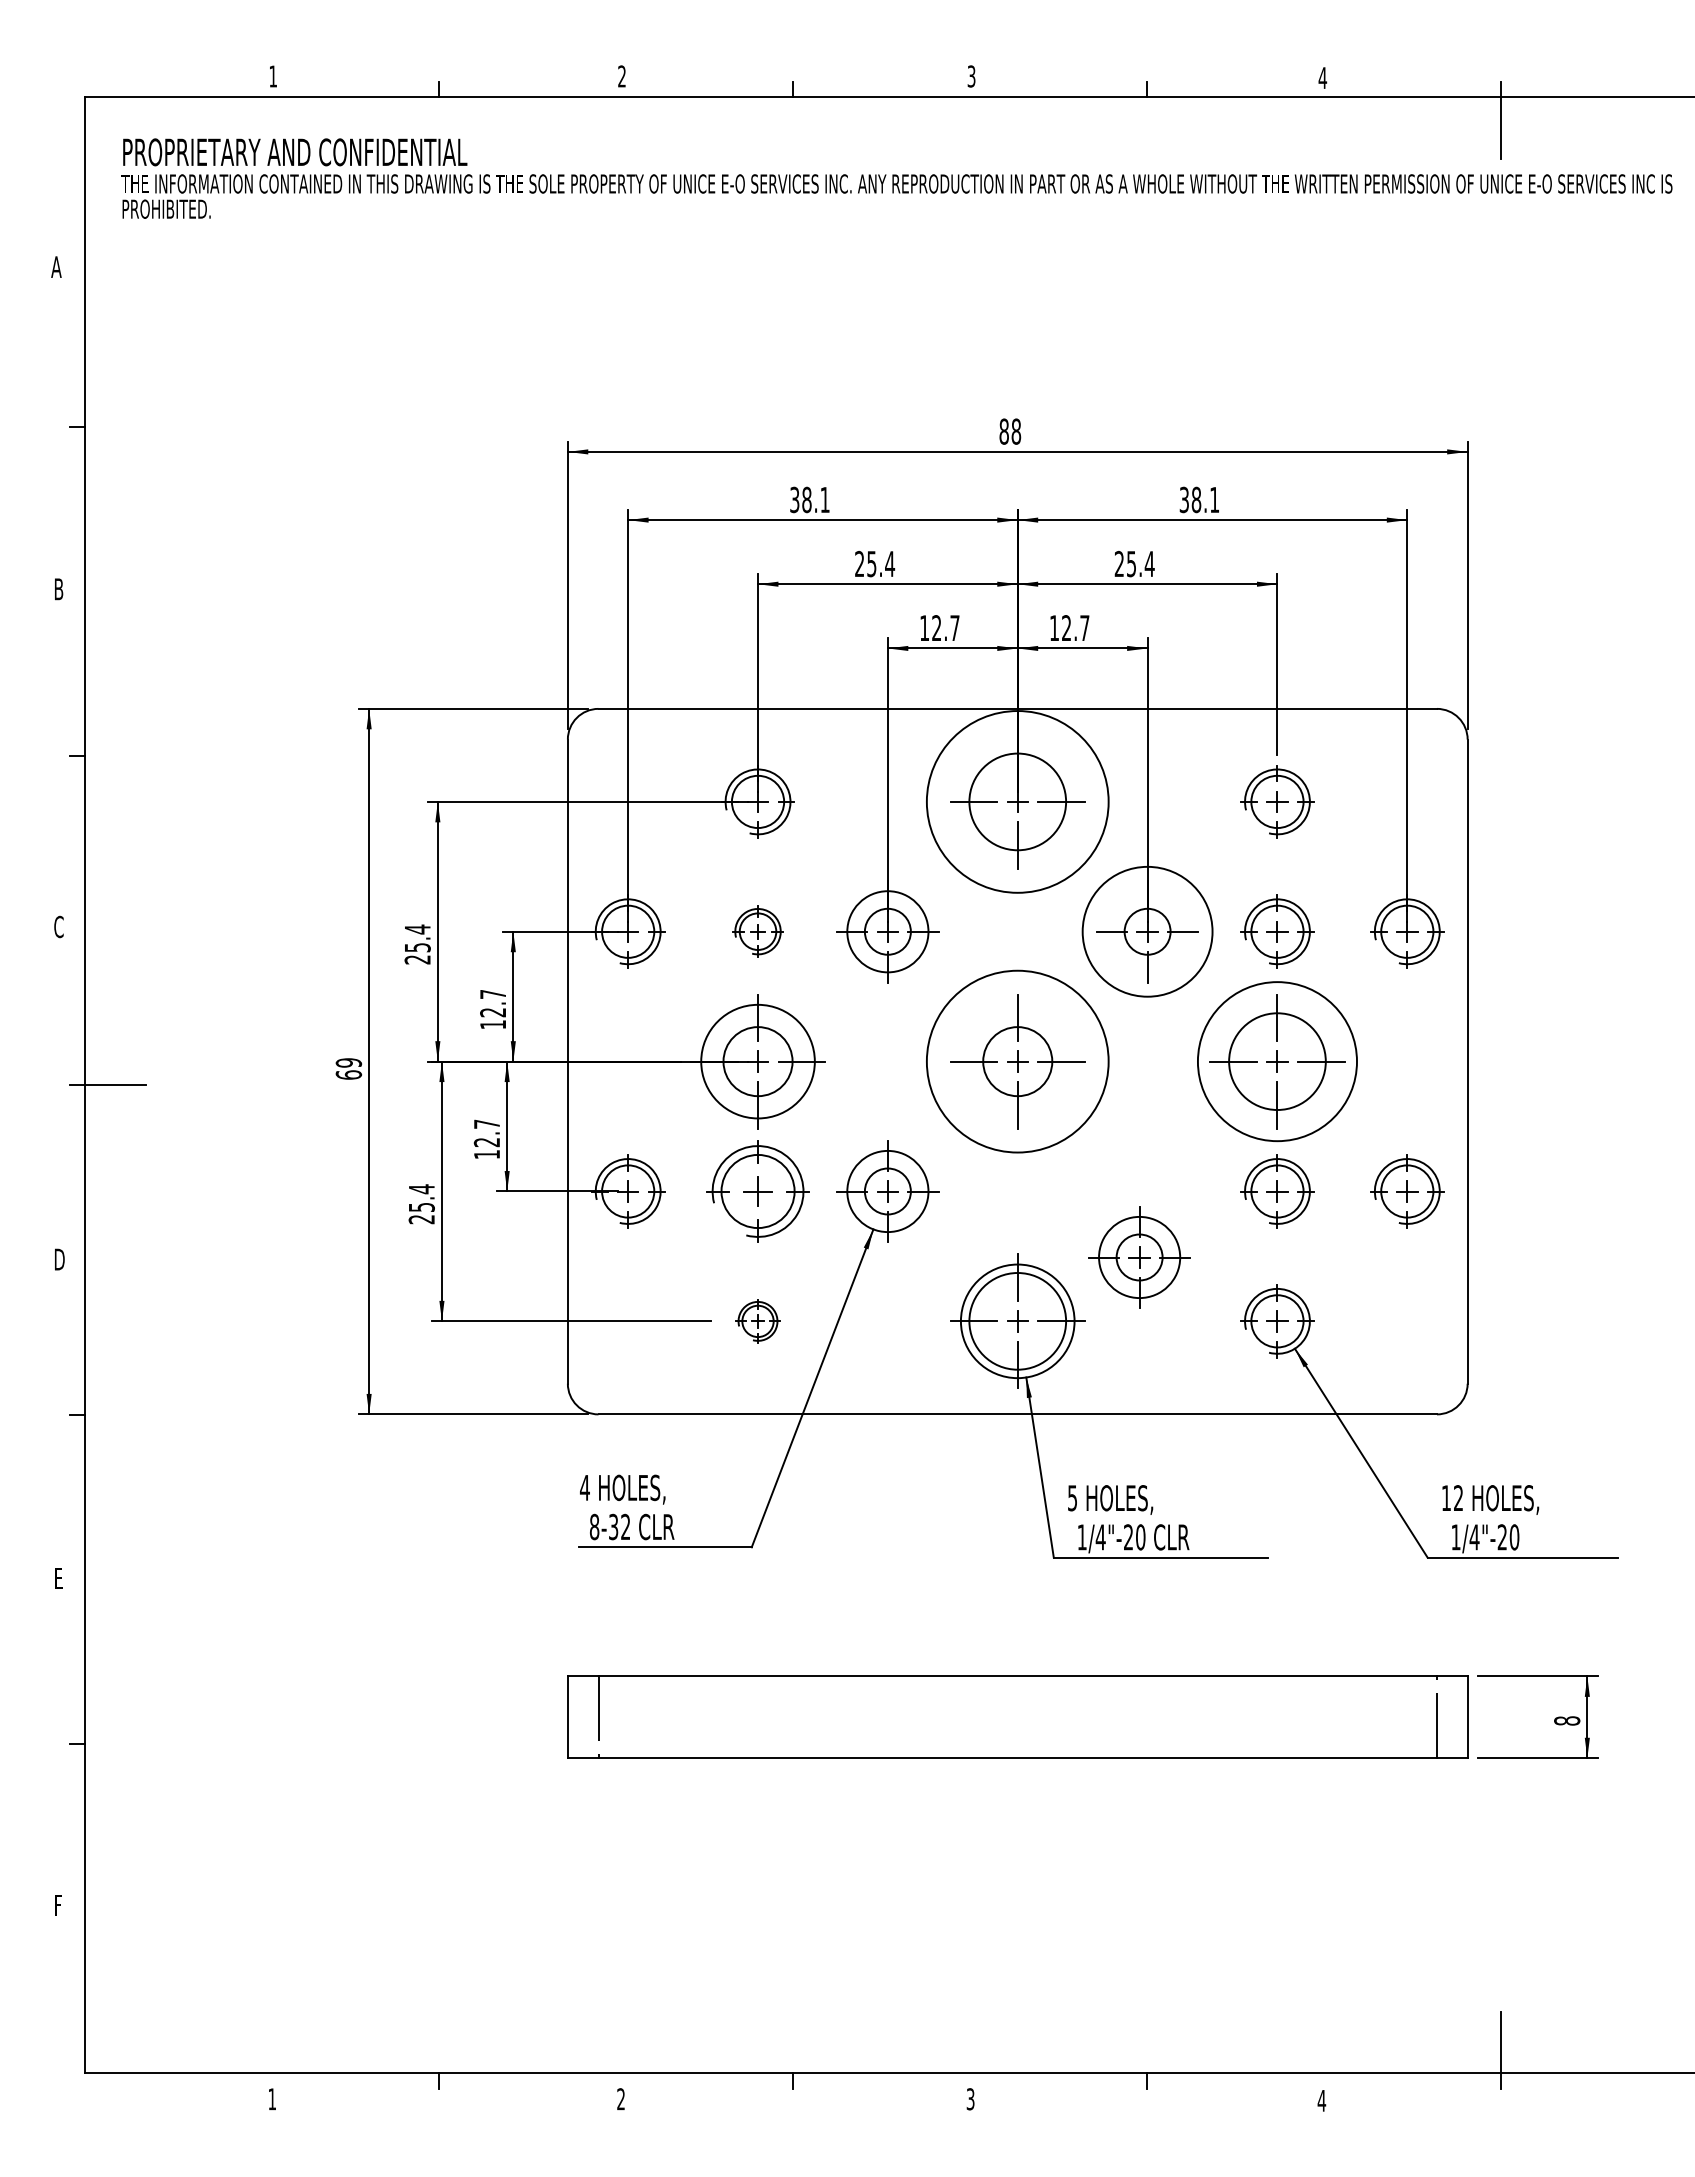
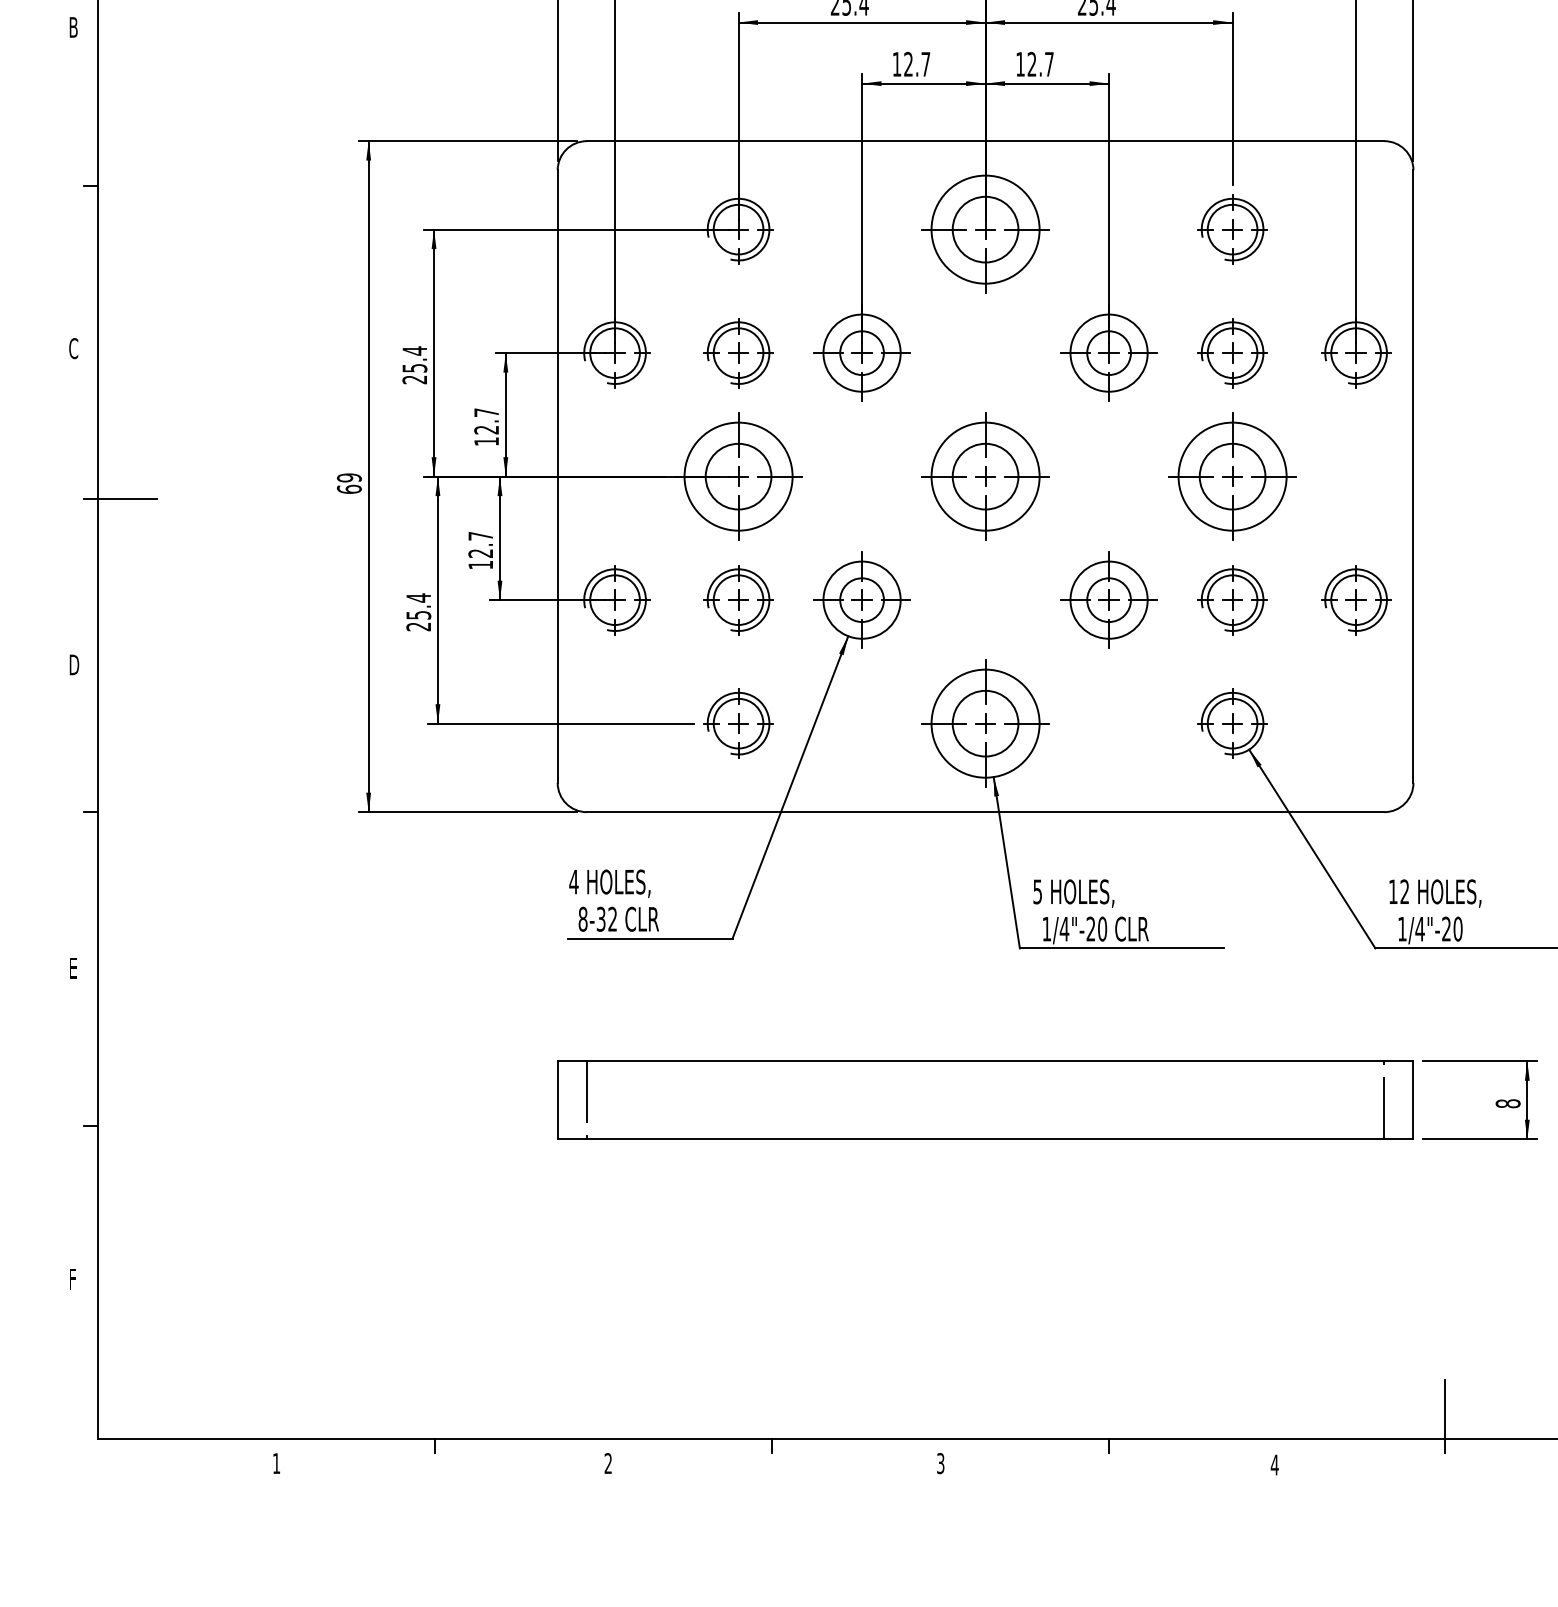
circle: (1017, 801) -> (985, 229), size x0.62
circle: (1017, 801) -> (985, 229), size x0.71
part: (757, 931) -> (738, 352), size x1.43
circle: (1147, 931) -> (1108, 352), size x0.62
circle: (1017, 1061) -> (985, 476), size x0.62
circle: (1277, 1061) -> (1232, 476), size x0.71
circle: (1277, 1061) -> (1232, 476), size x0.71
part: (757, 1191) -> (738, 600), size x0.71
part: (1139, 1257) -> (1108, 600), moved
circle: (1017, 1320) -> (985, 722), size x0.71
part: (757, 1321) -> (738, 723), size x1.67

